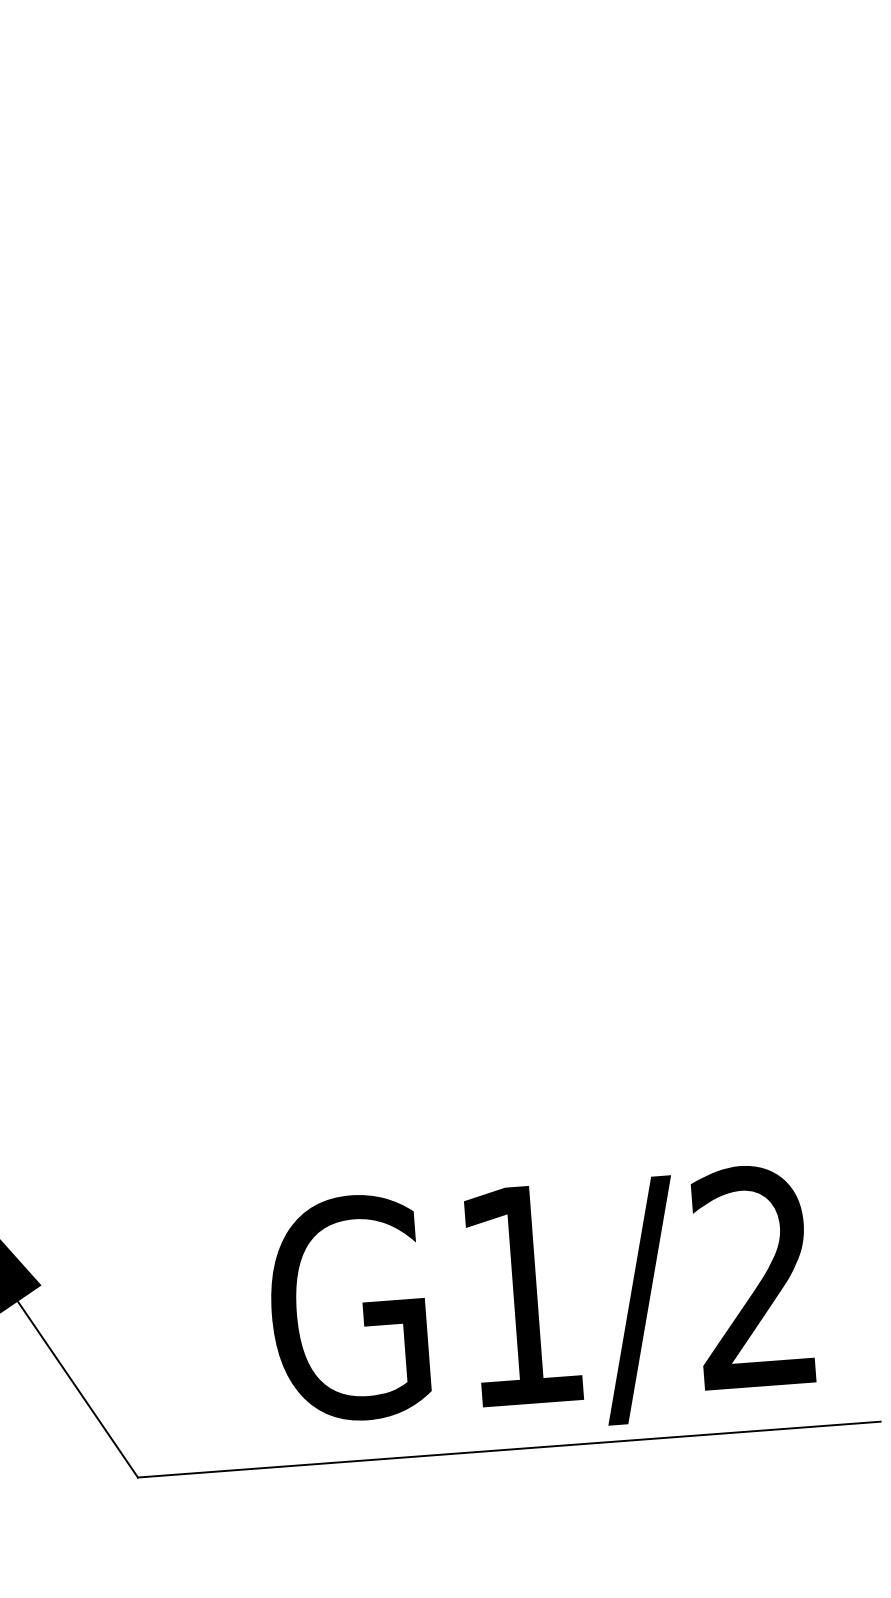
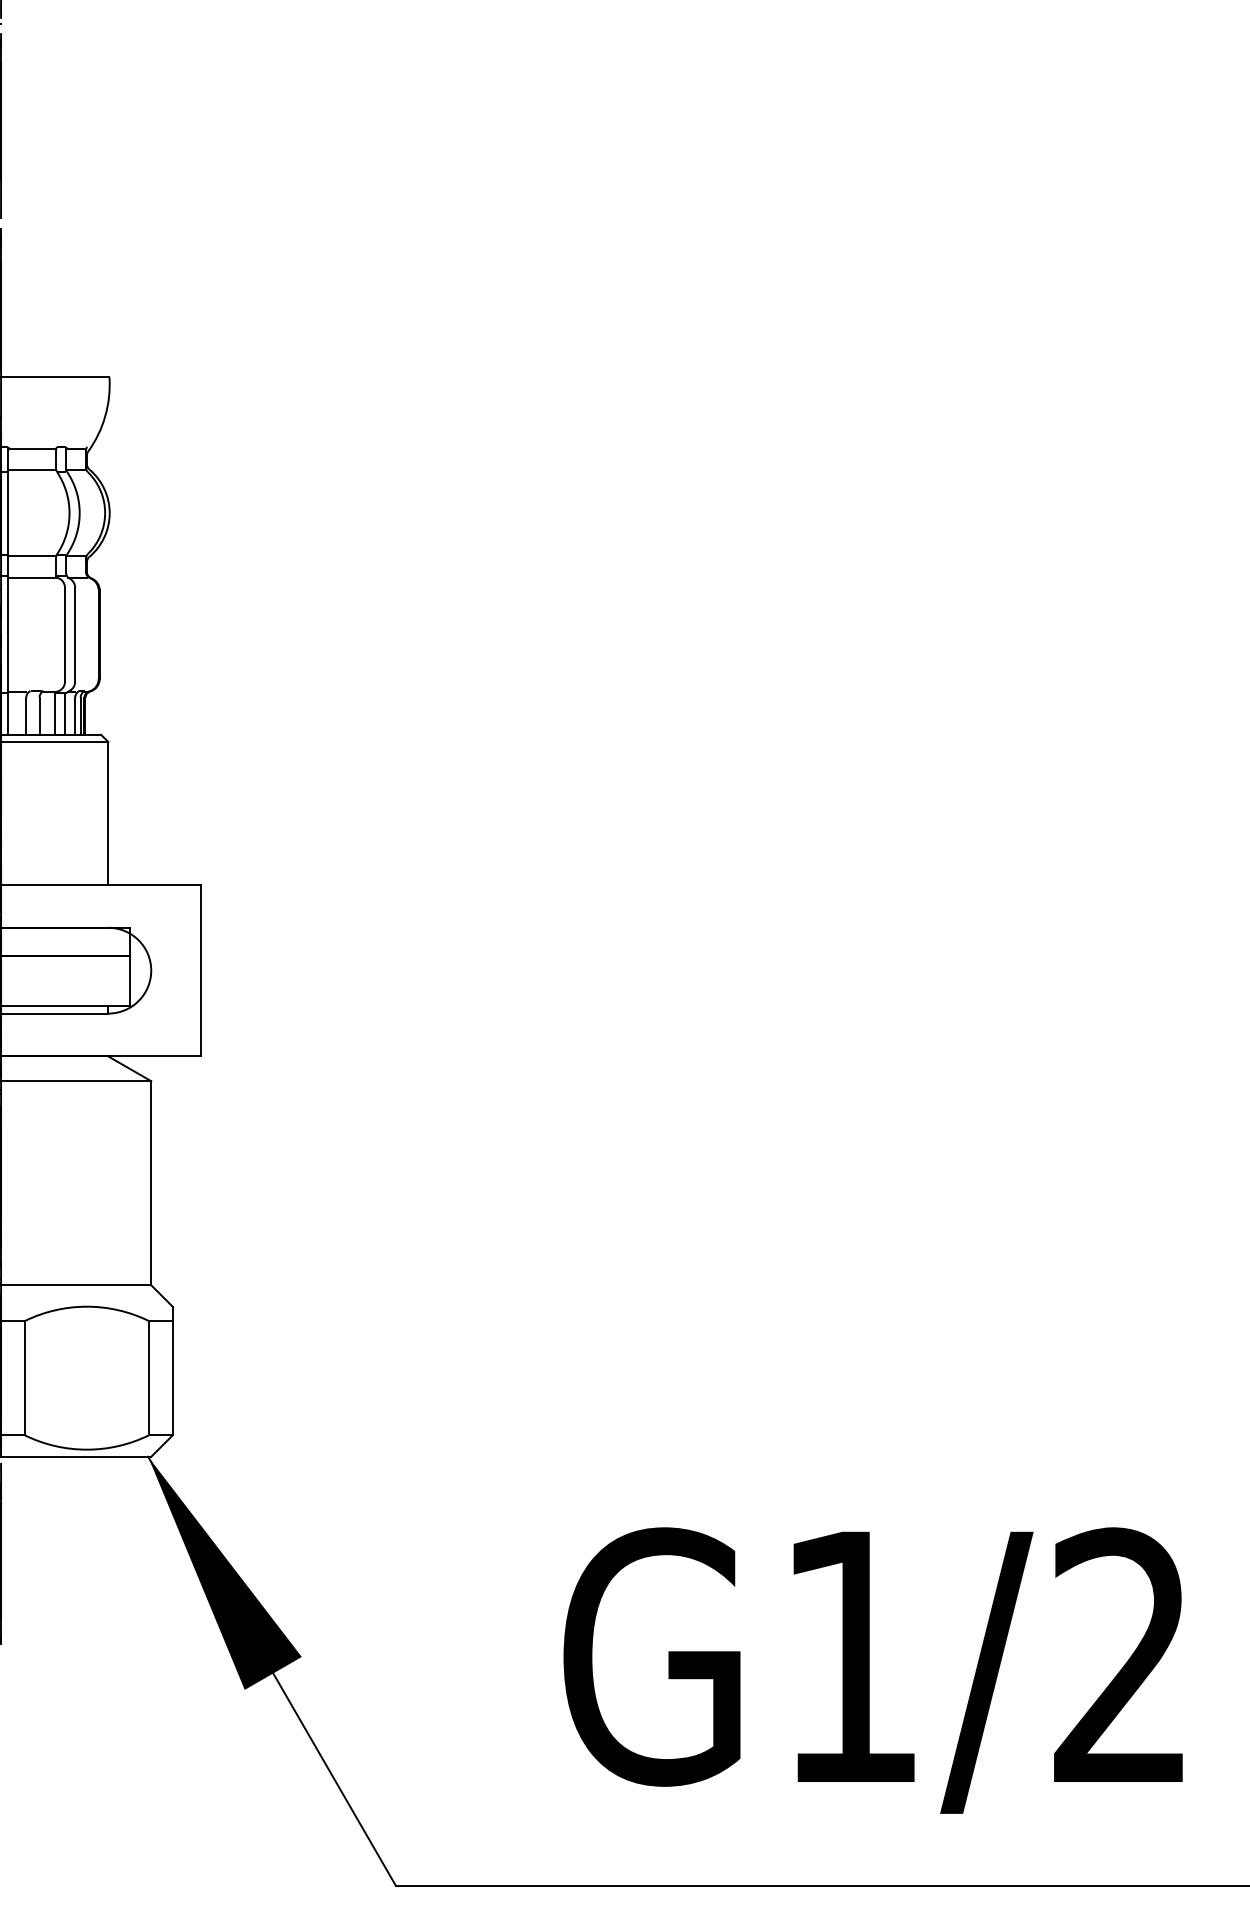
text: (540, 1305) -> (872, 1670), moved

